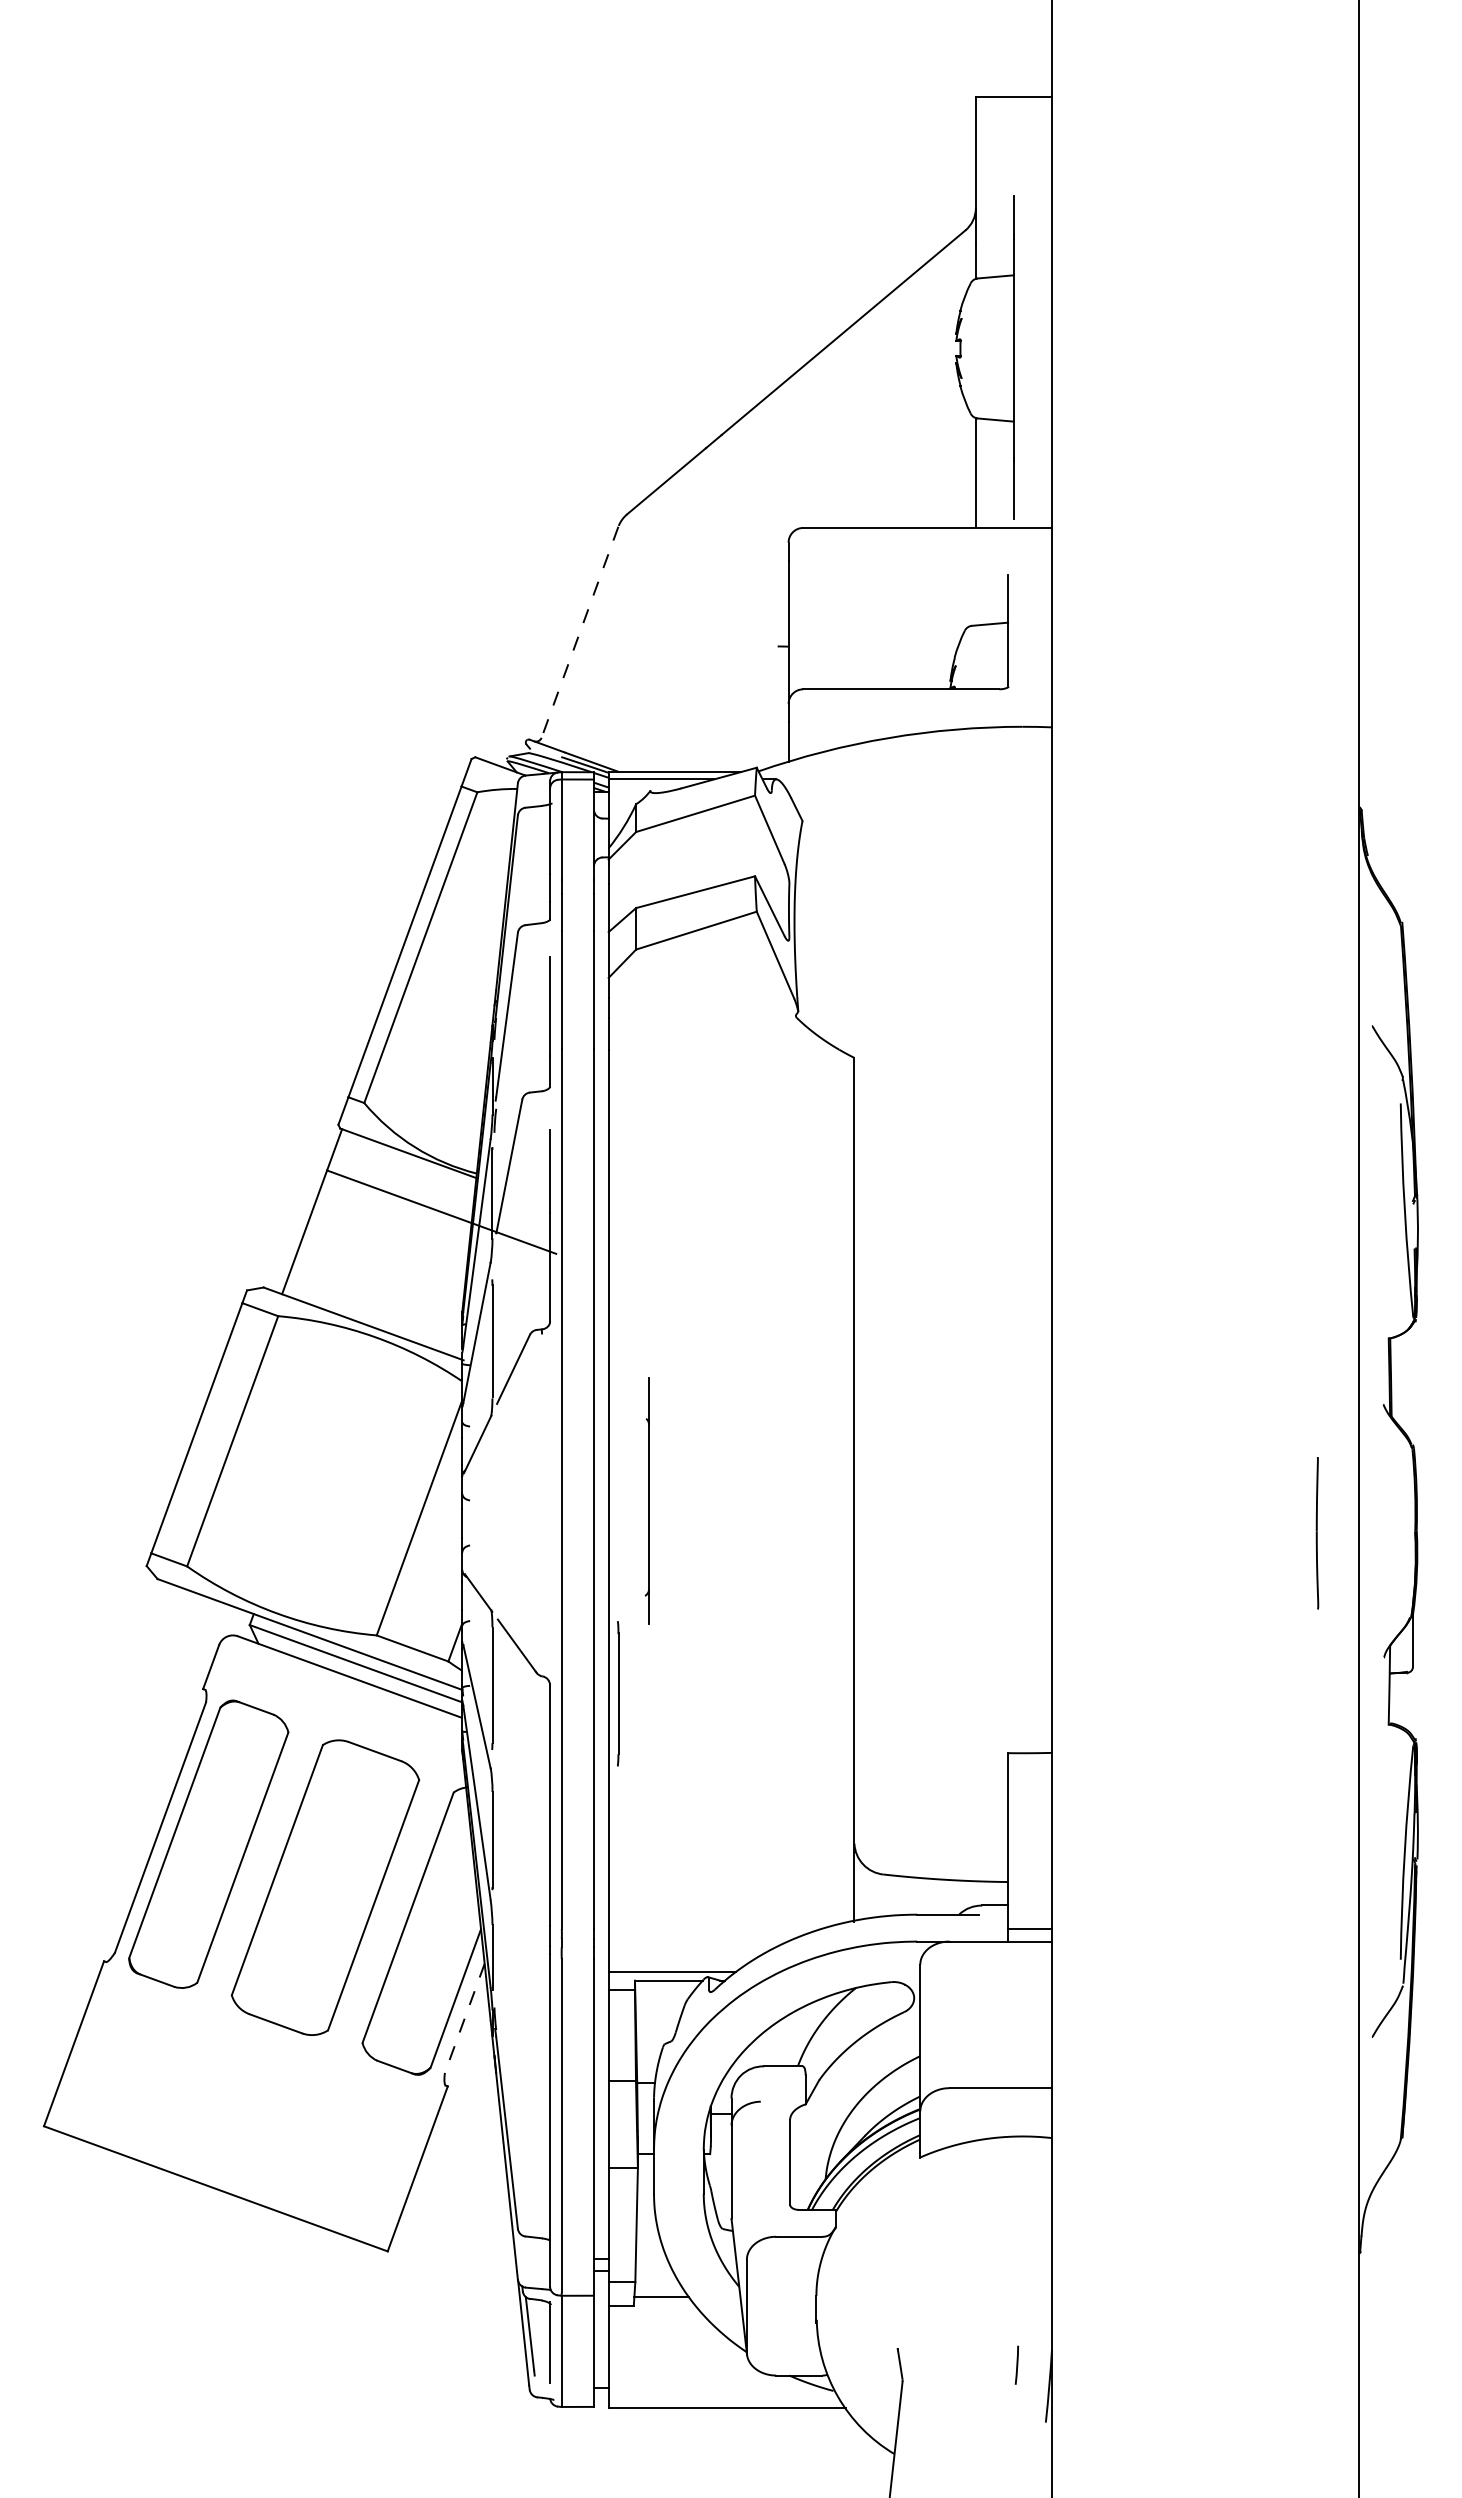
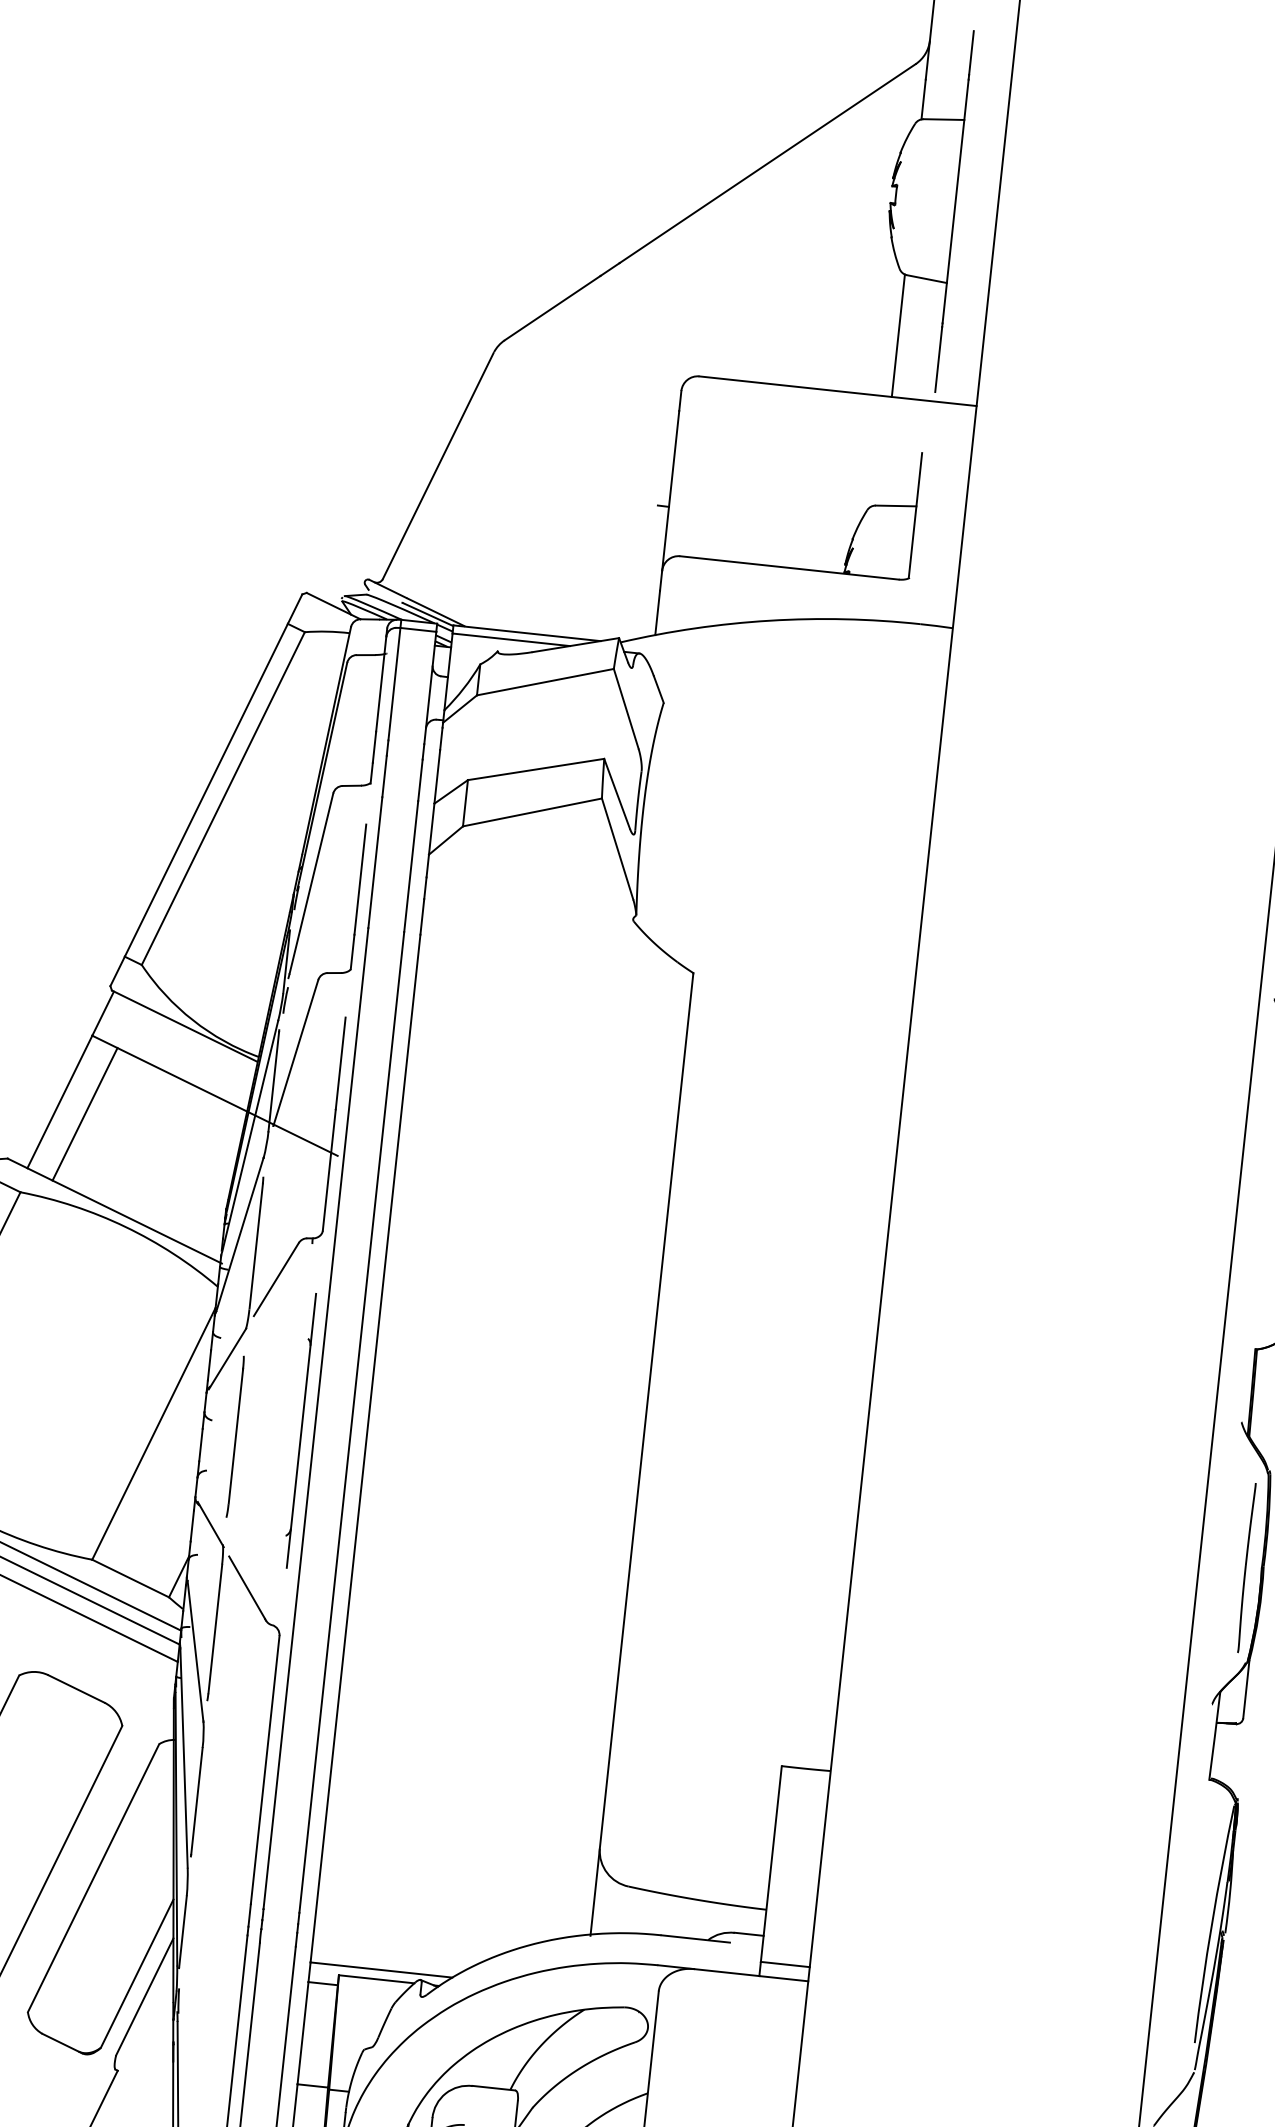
line: (579, 632) -> (437, 466), dashed -> solid
line: (327, 1240) -> (84, 1113), added
part: (647, 1500) -> (299, 1429), moved
part: (1317, 1533) -> (1246, 1568), moved
line: (618, 1693) -> (235, 1436), moved
line: (464, 2018) -> (144, 1997), dashed -> solid

